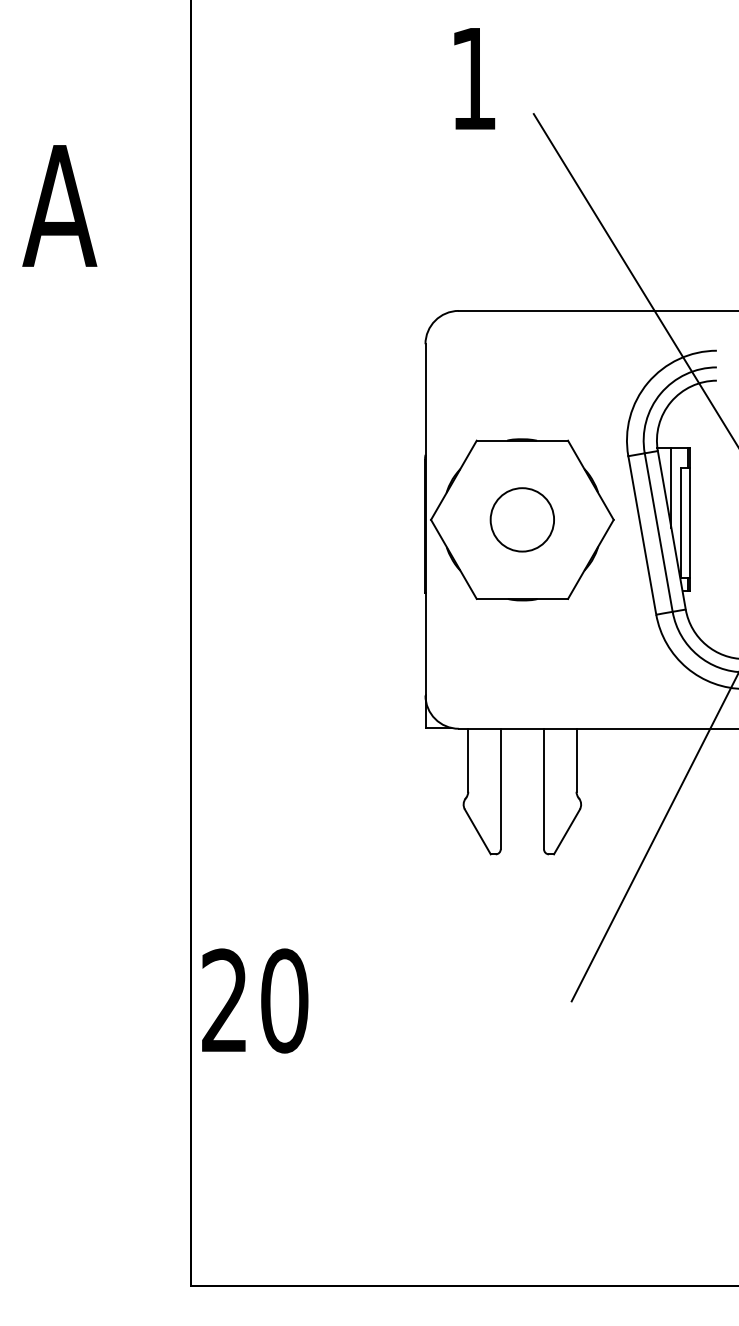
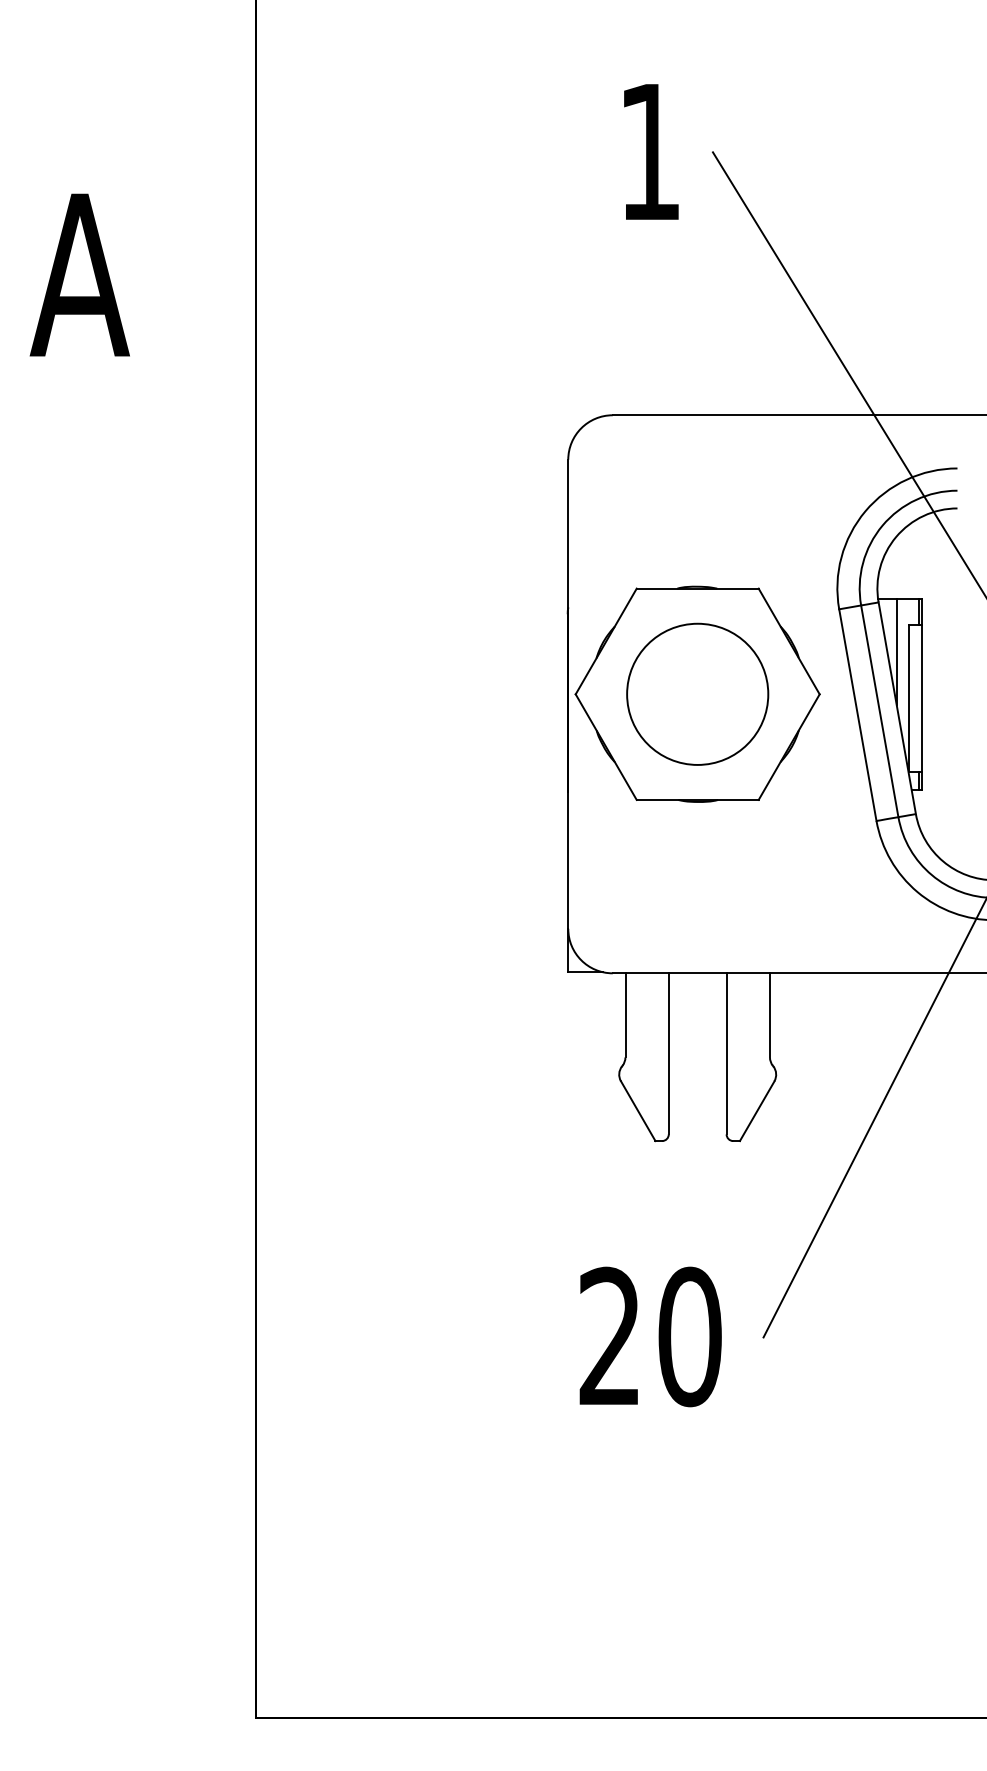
text: (474, 78) -> (651, 151), moved
circle: (522, 519) -> (697, 693), size x1.67
text: (255, 1000) -> (651, 1336), moved

